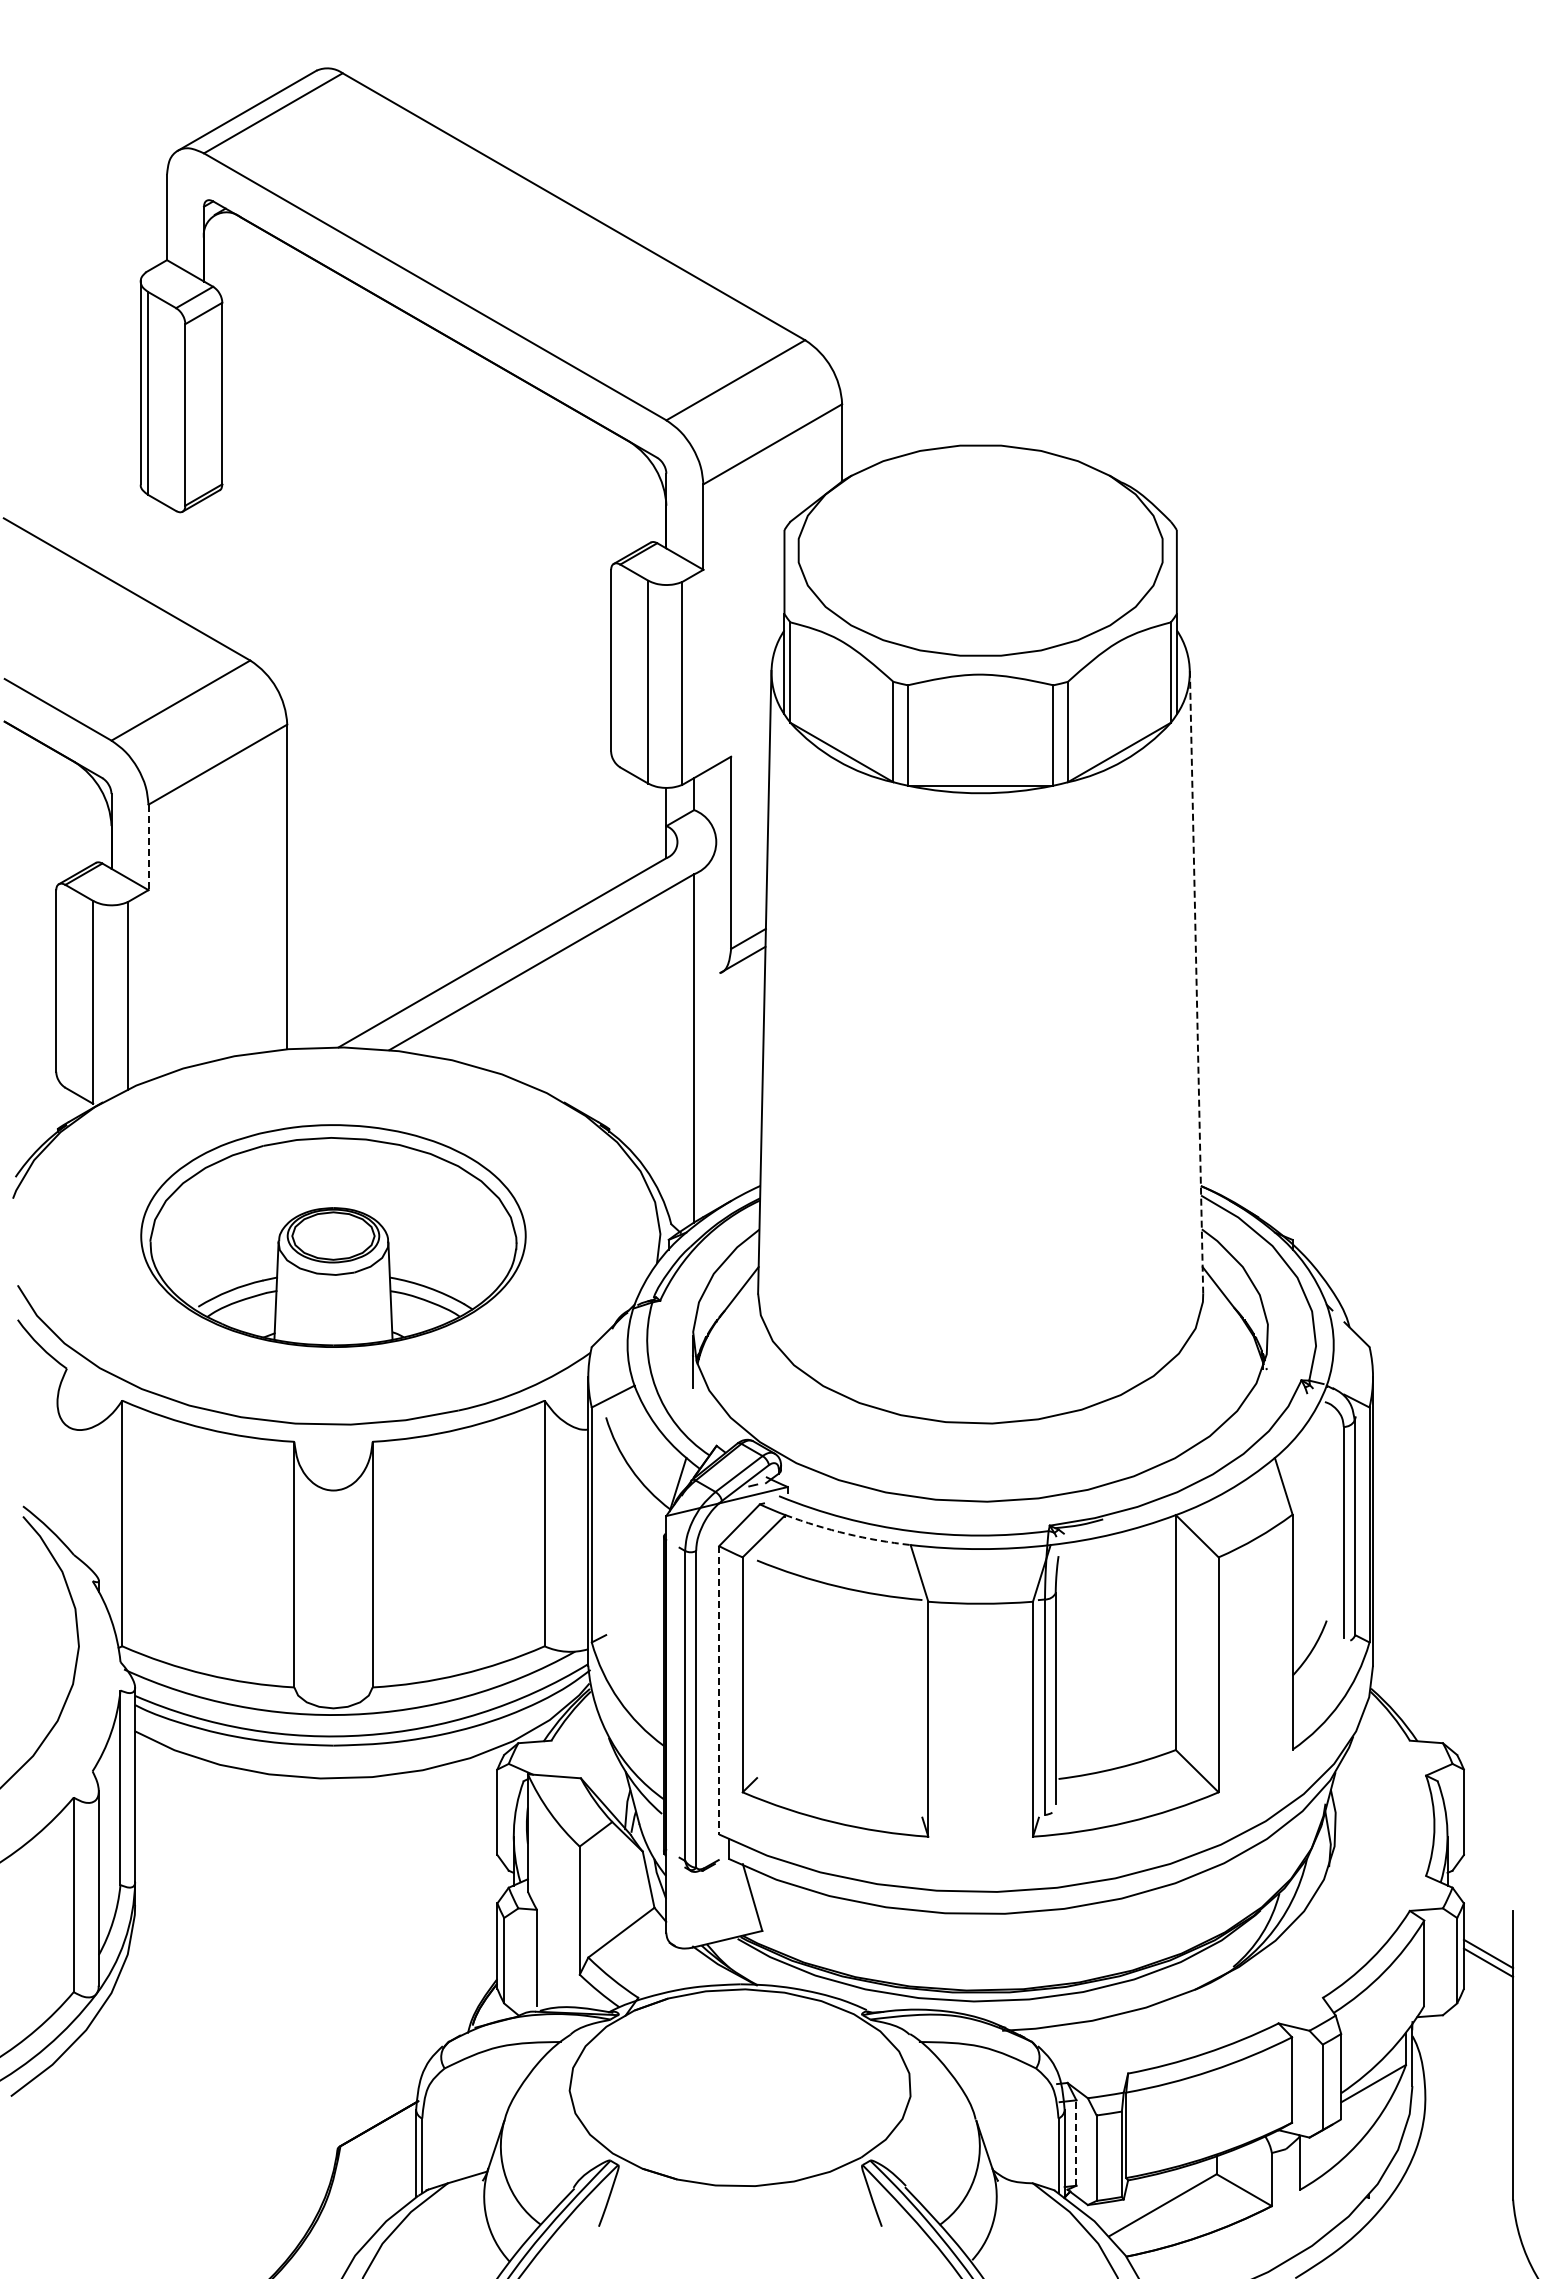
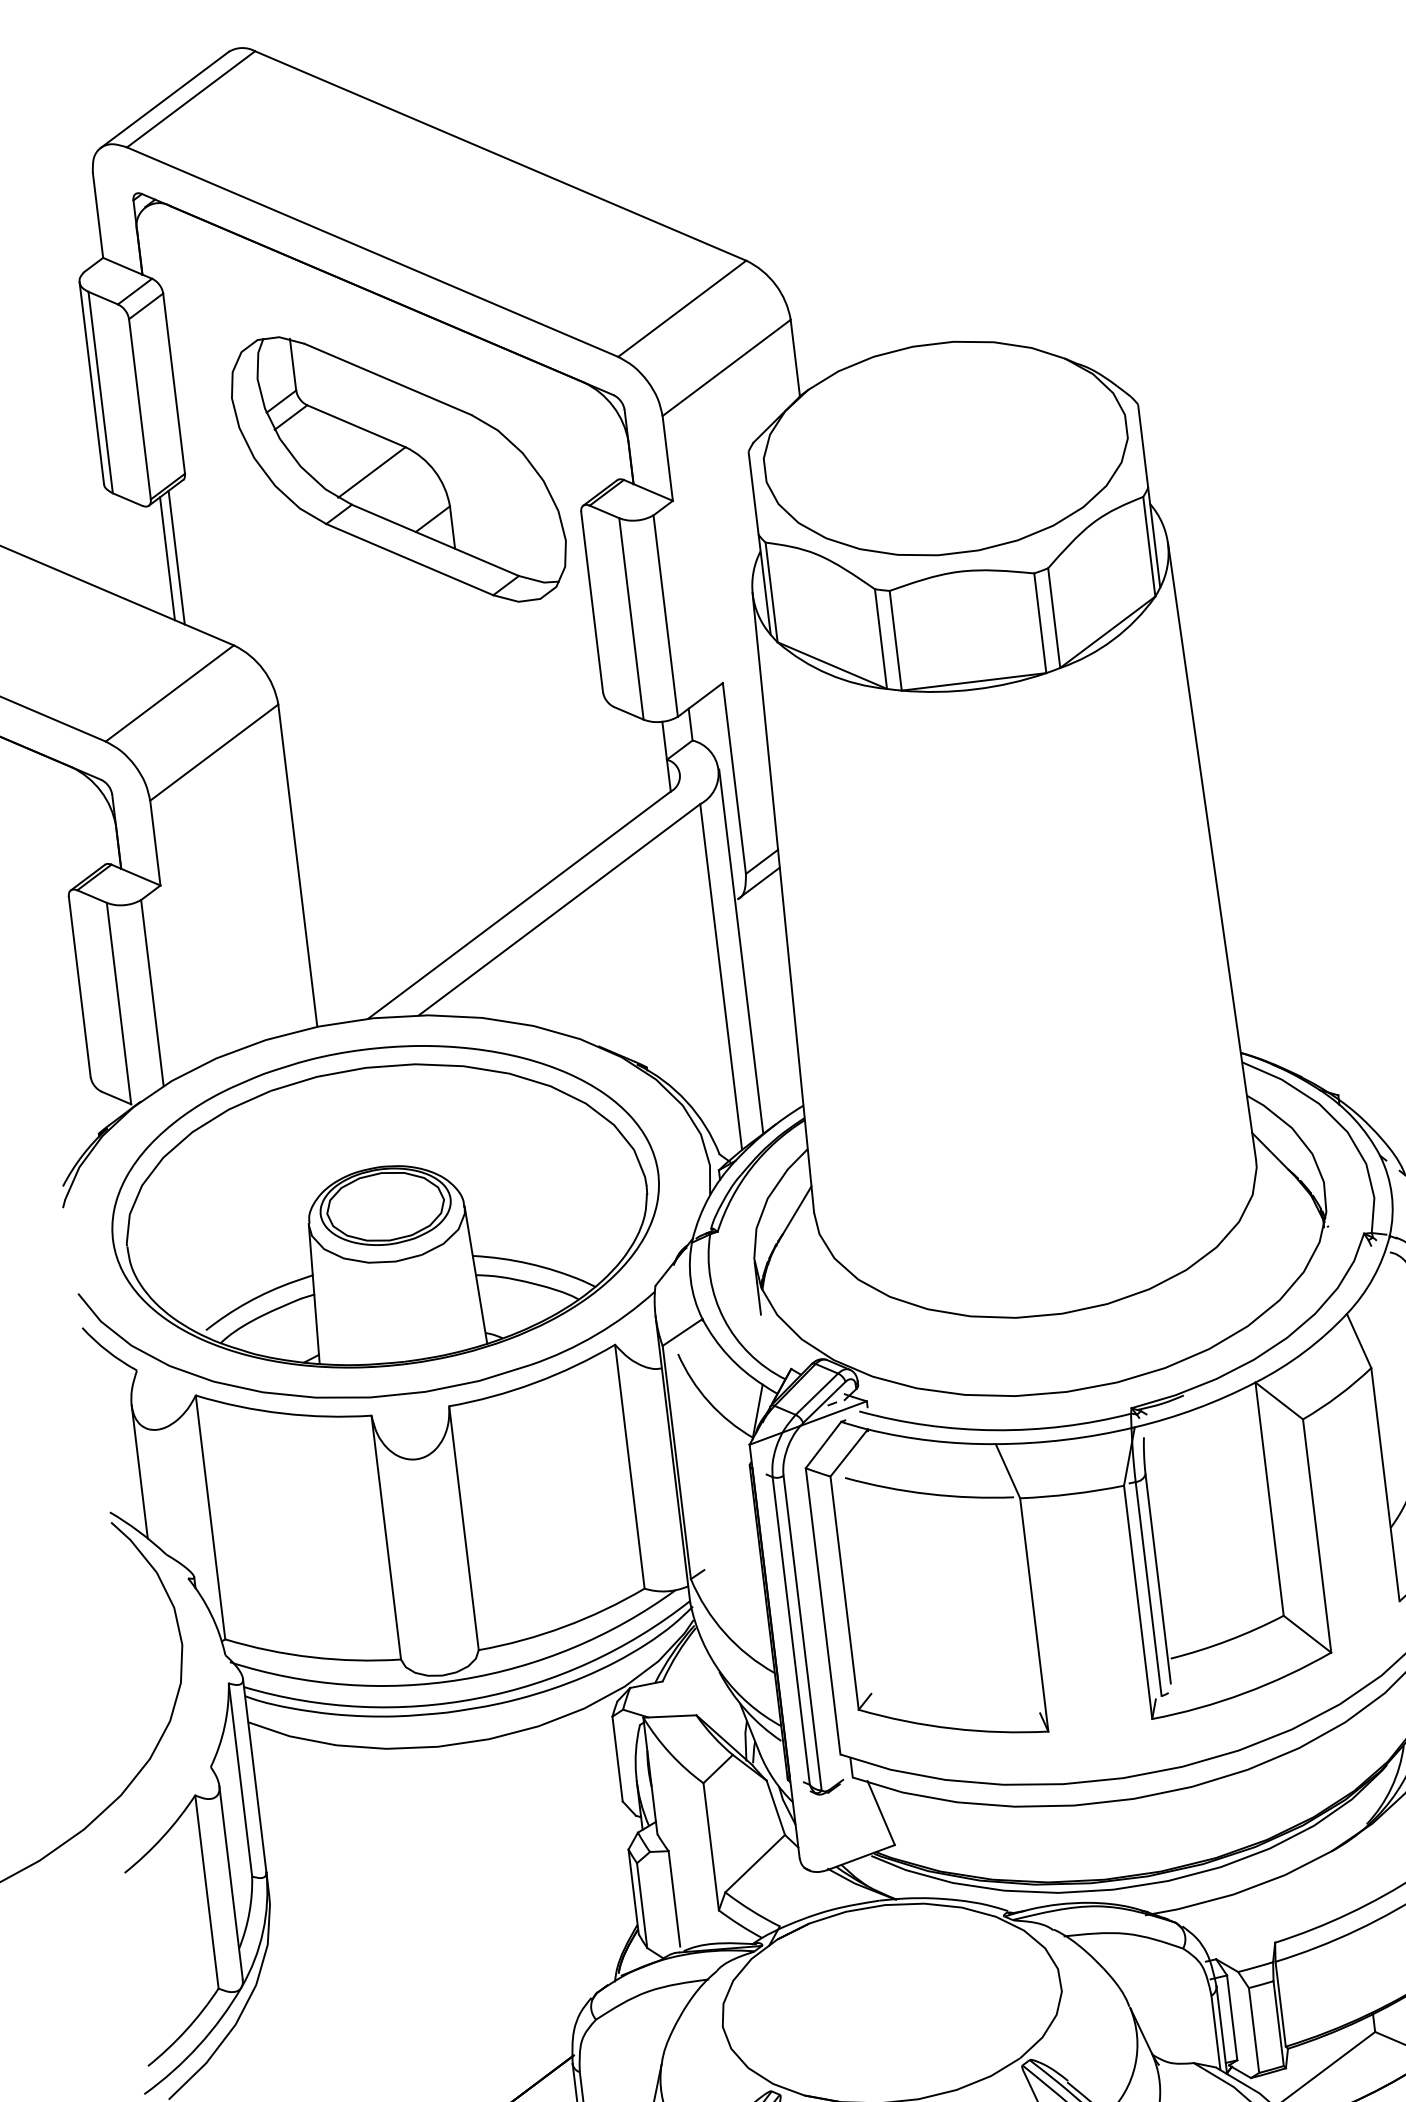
part: (435, 505) -> (399, 469), added
line: (194, 566) -> (167, 558), added
line: (204, 566) -> (177, 557), added
line: (148, 847) -> (155, 843), dashed -> solid
line: (1196, 981) -> (1211, 850), dashed -> solid
line: (717, 1025) -> (741, 951), added
part: (333, 1235) -> (385, 1206), size x1.43
line: (57, 1469) -> (139, 1471), added
arc: (847, 1533) -> (931, 1440), dashed -> solid
line: (719, 1690) -> (823, 1611), dashed -> solid
line: (1076, 2143) -> (1232, 2018), dashed -> solid

